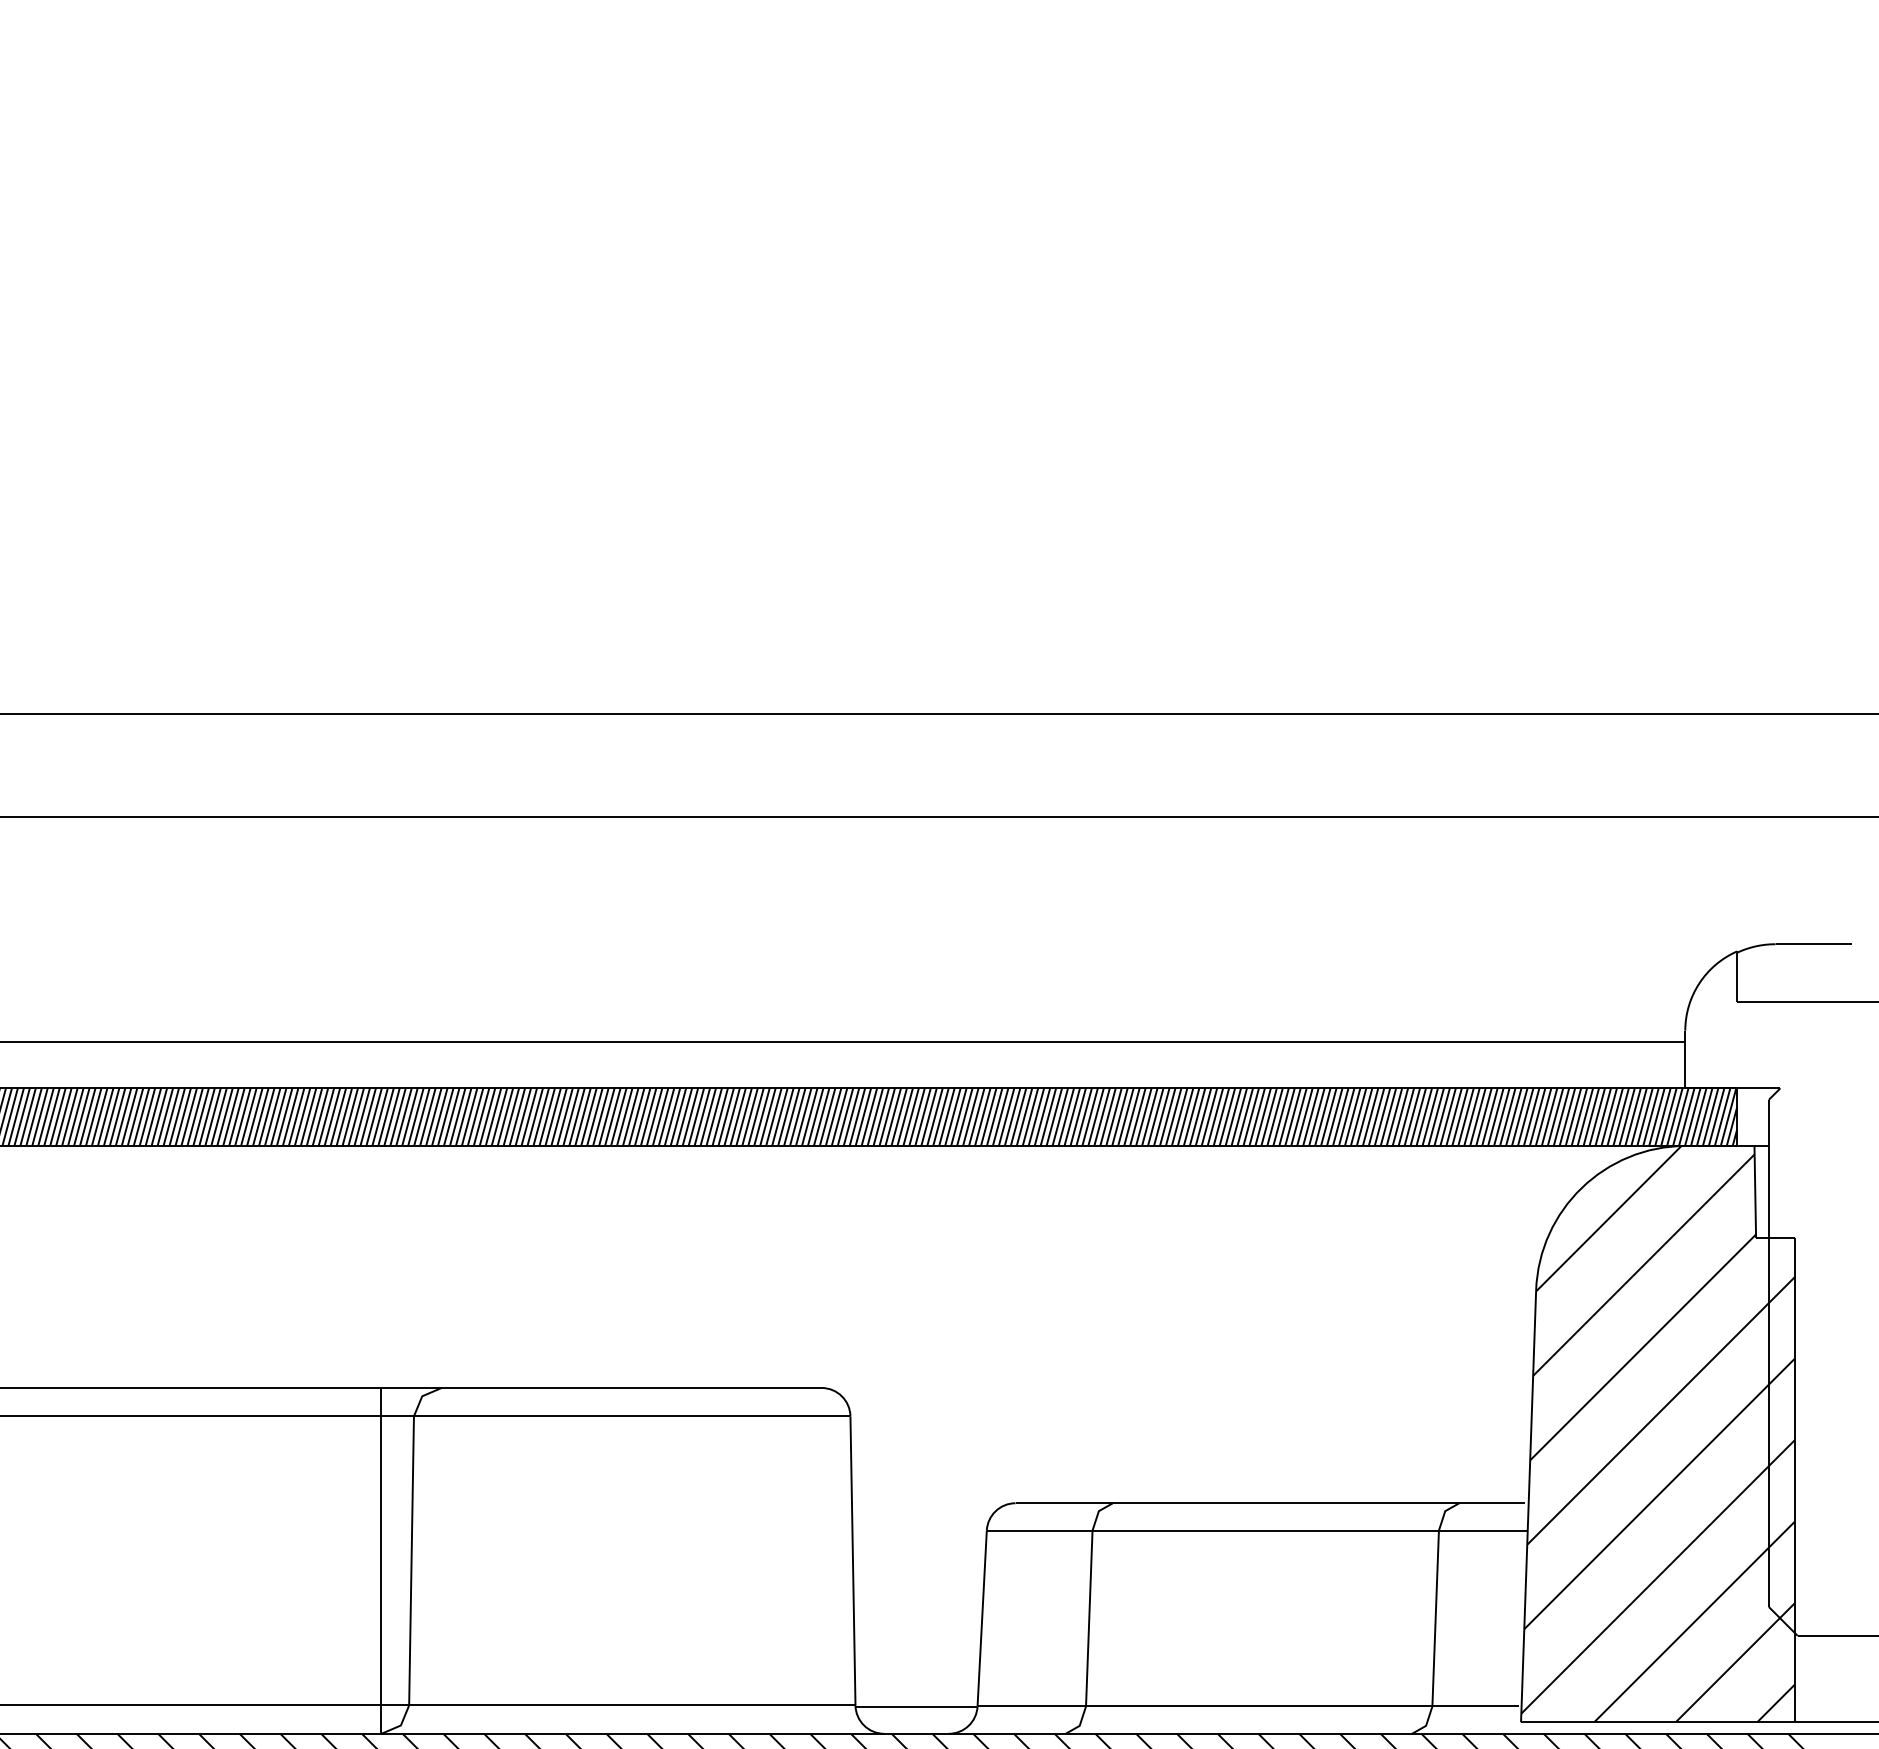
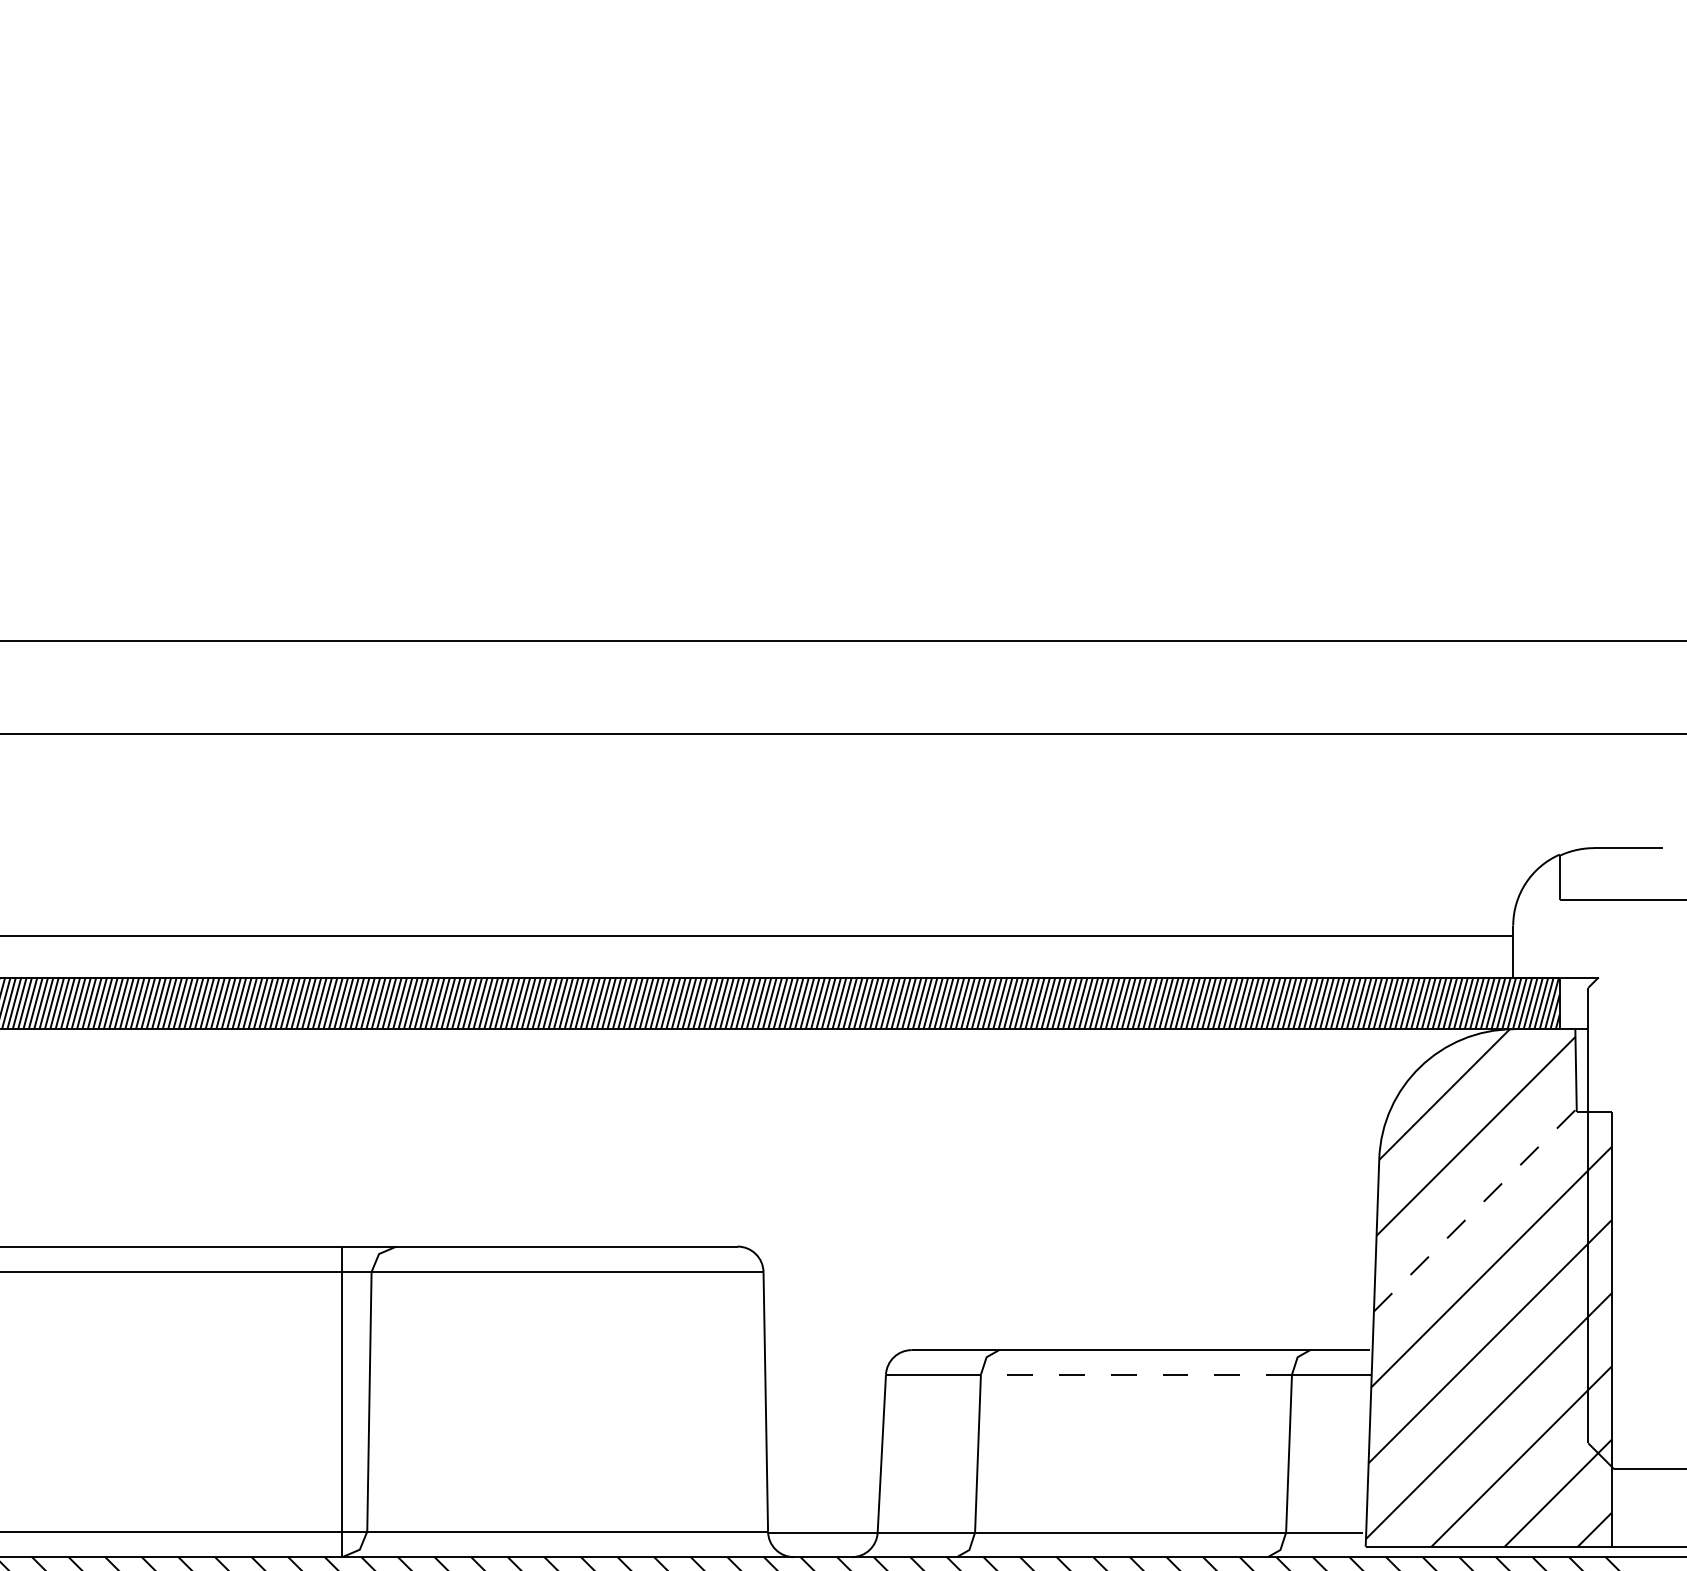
line: (1643, 1346) -> (1475, 1209), solid -> dashed
line: (1265, 1530) -> (1136, 1374), solid -> dashed

